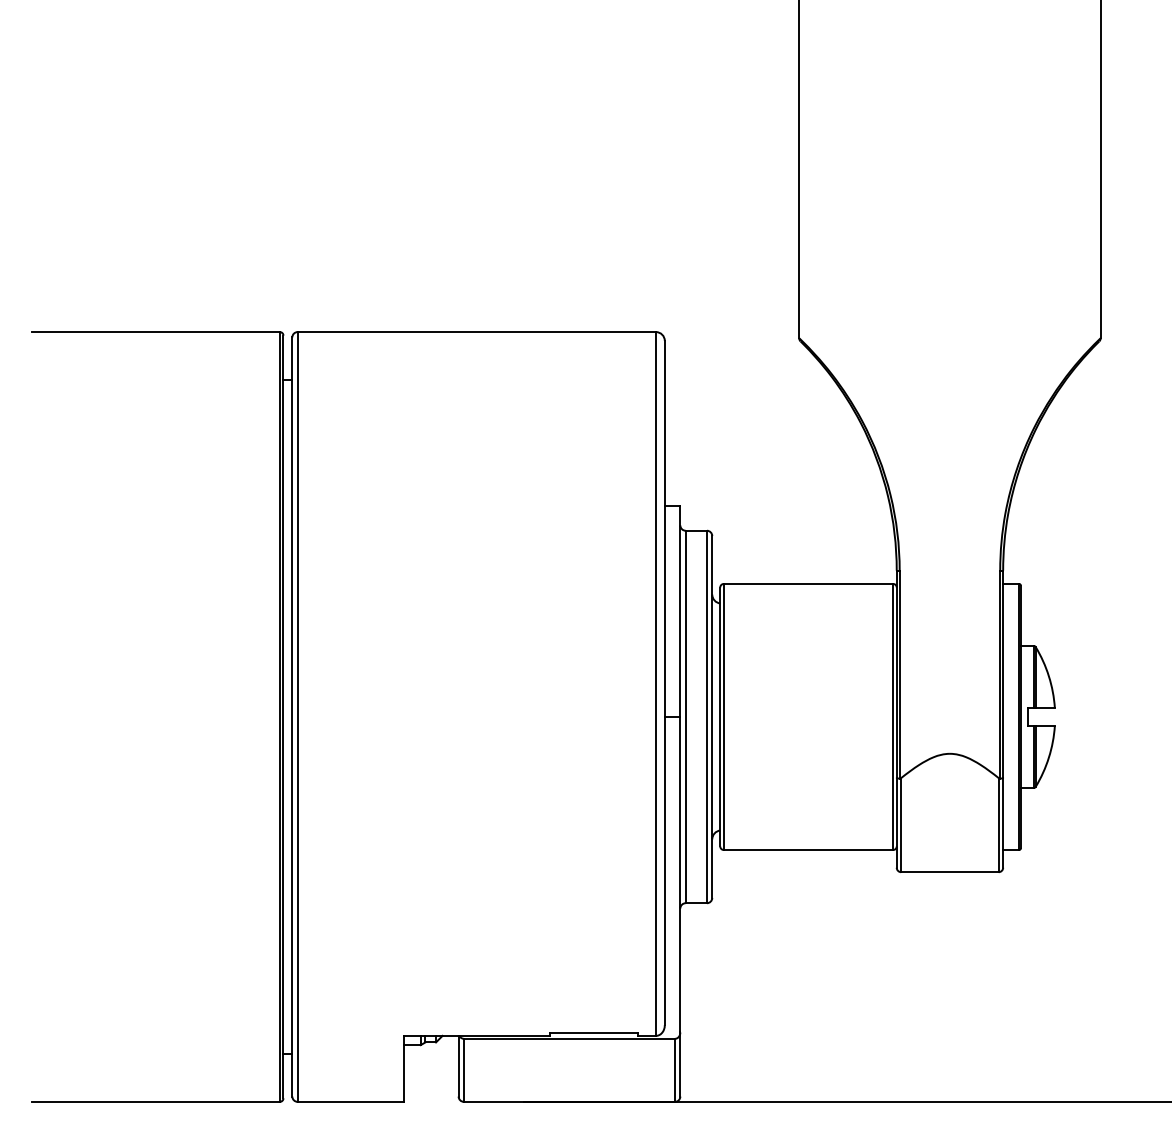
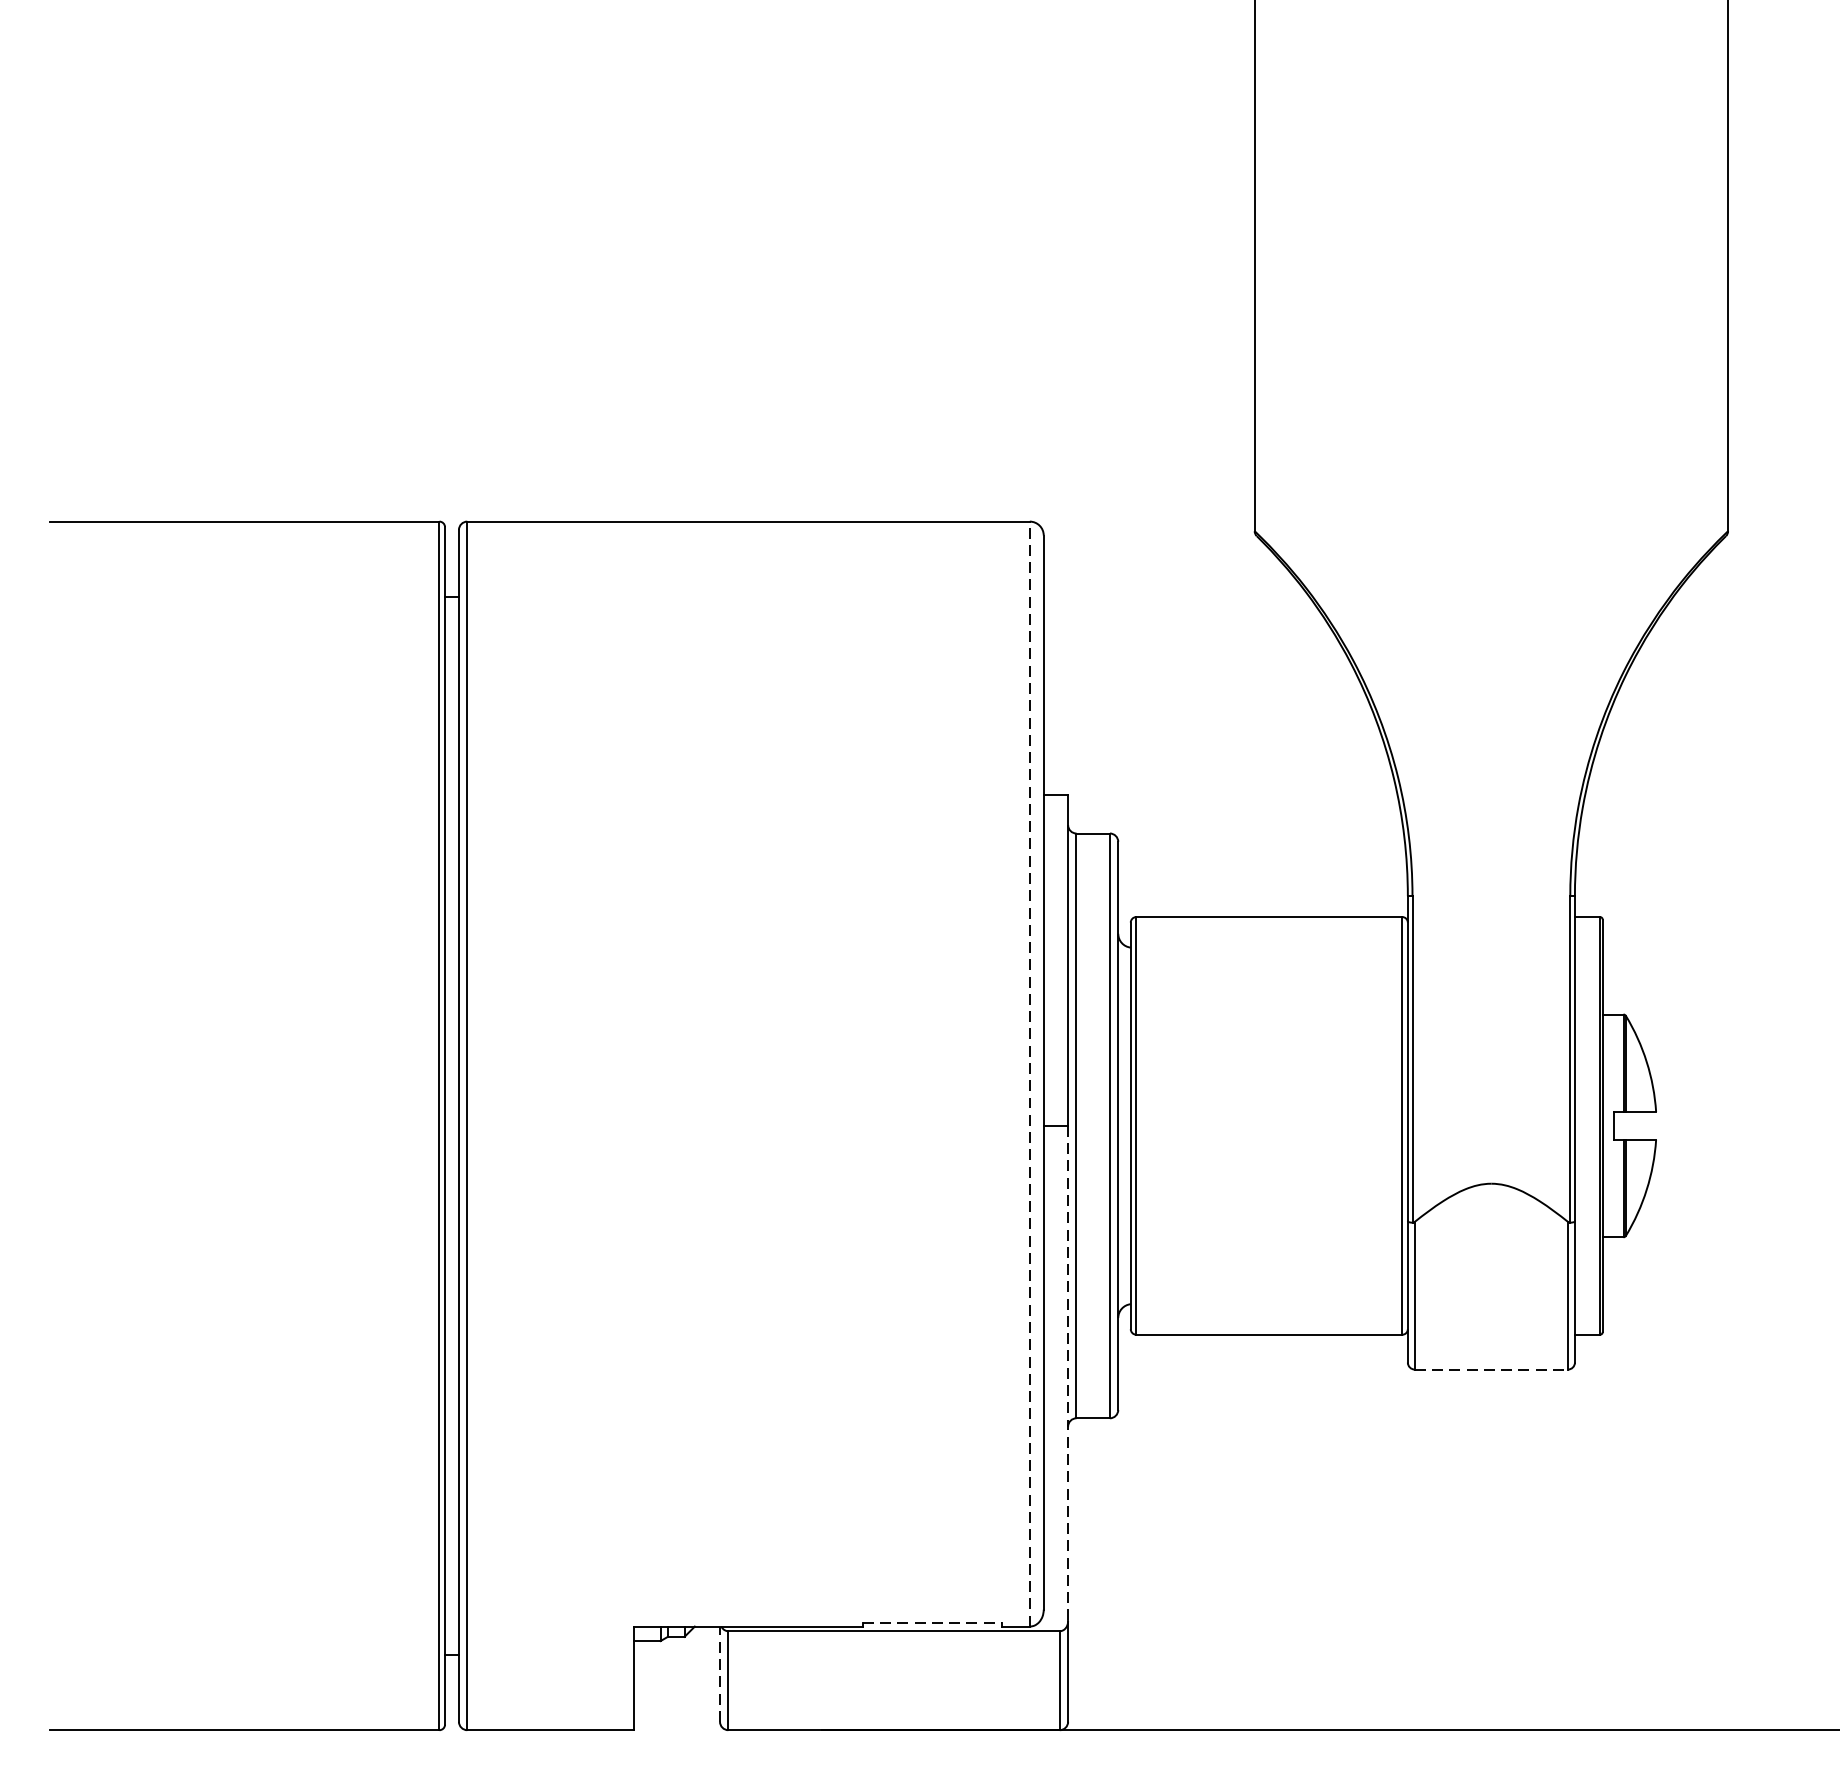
line: (655, 683) -> (1029, 1073), solid -> dashed
line: (949, 872) -> (1490, 1370), solid -> dashed
line: (680, 874) -> (1068, 1373), solid -> dashed
line: (594, 1033) -> (933, 1622), solid -> dashed
line: (458, 1065) -> (719, 1673), solid -> dashed

